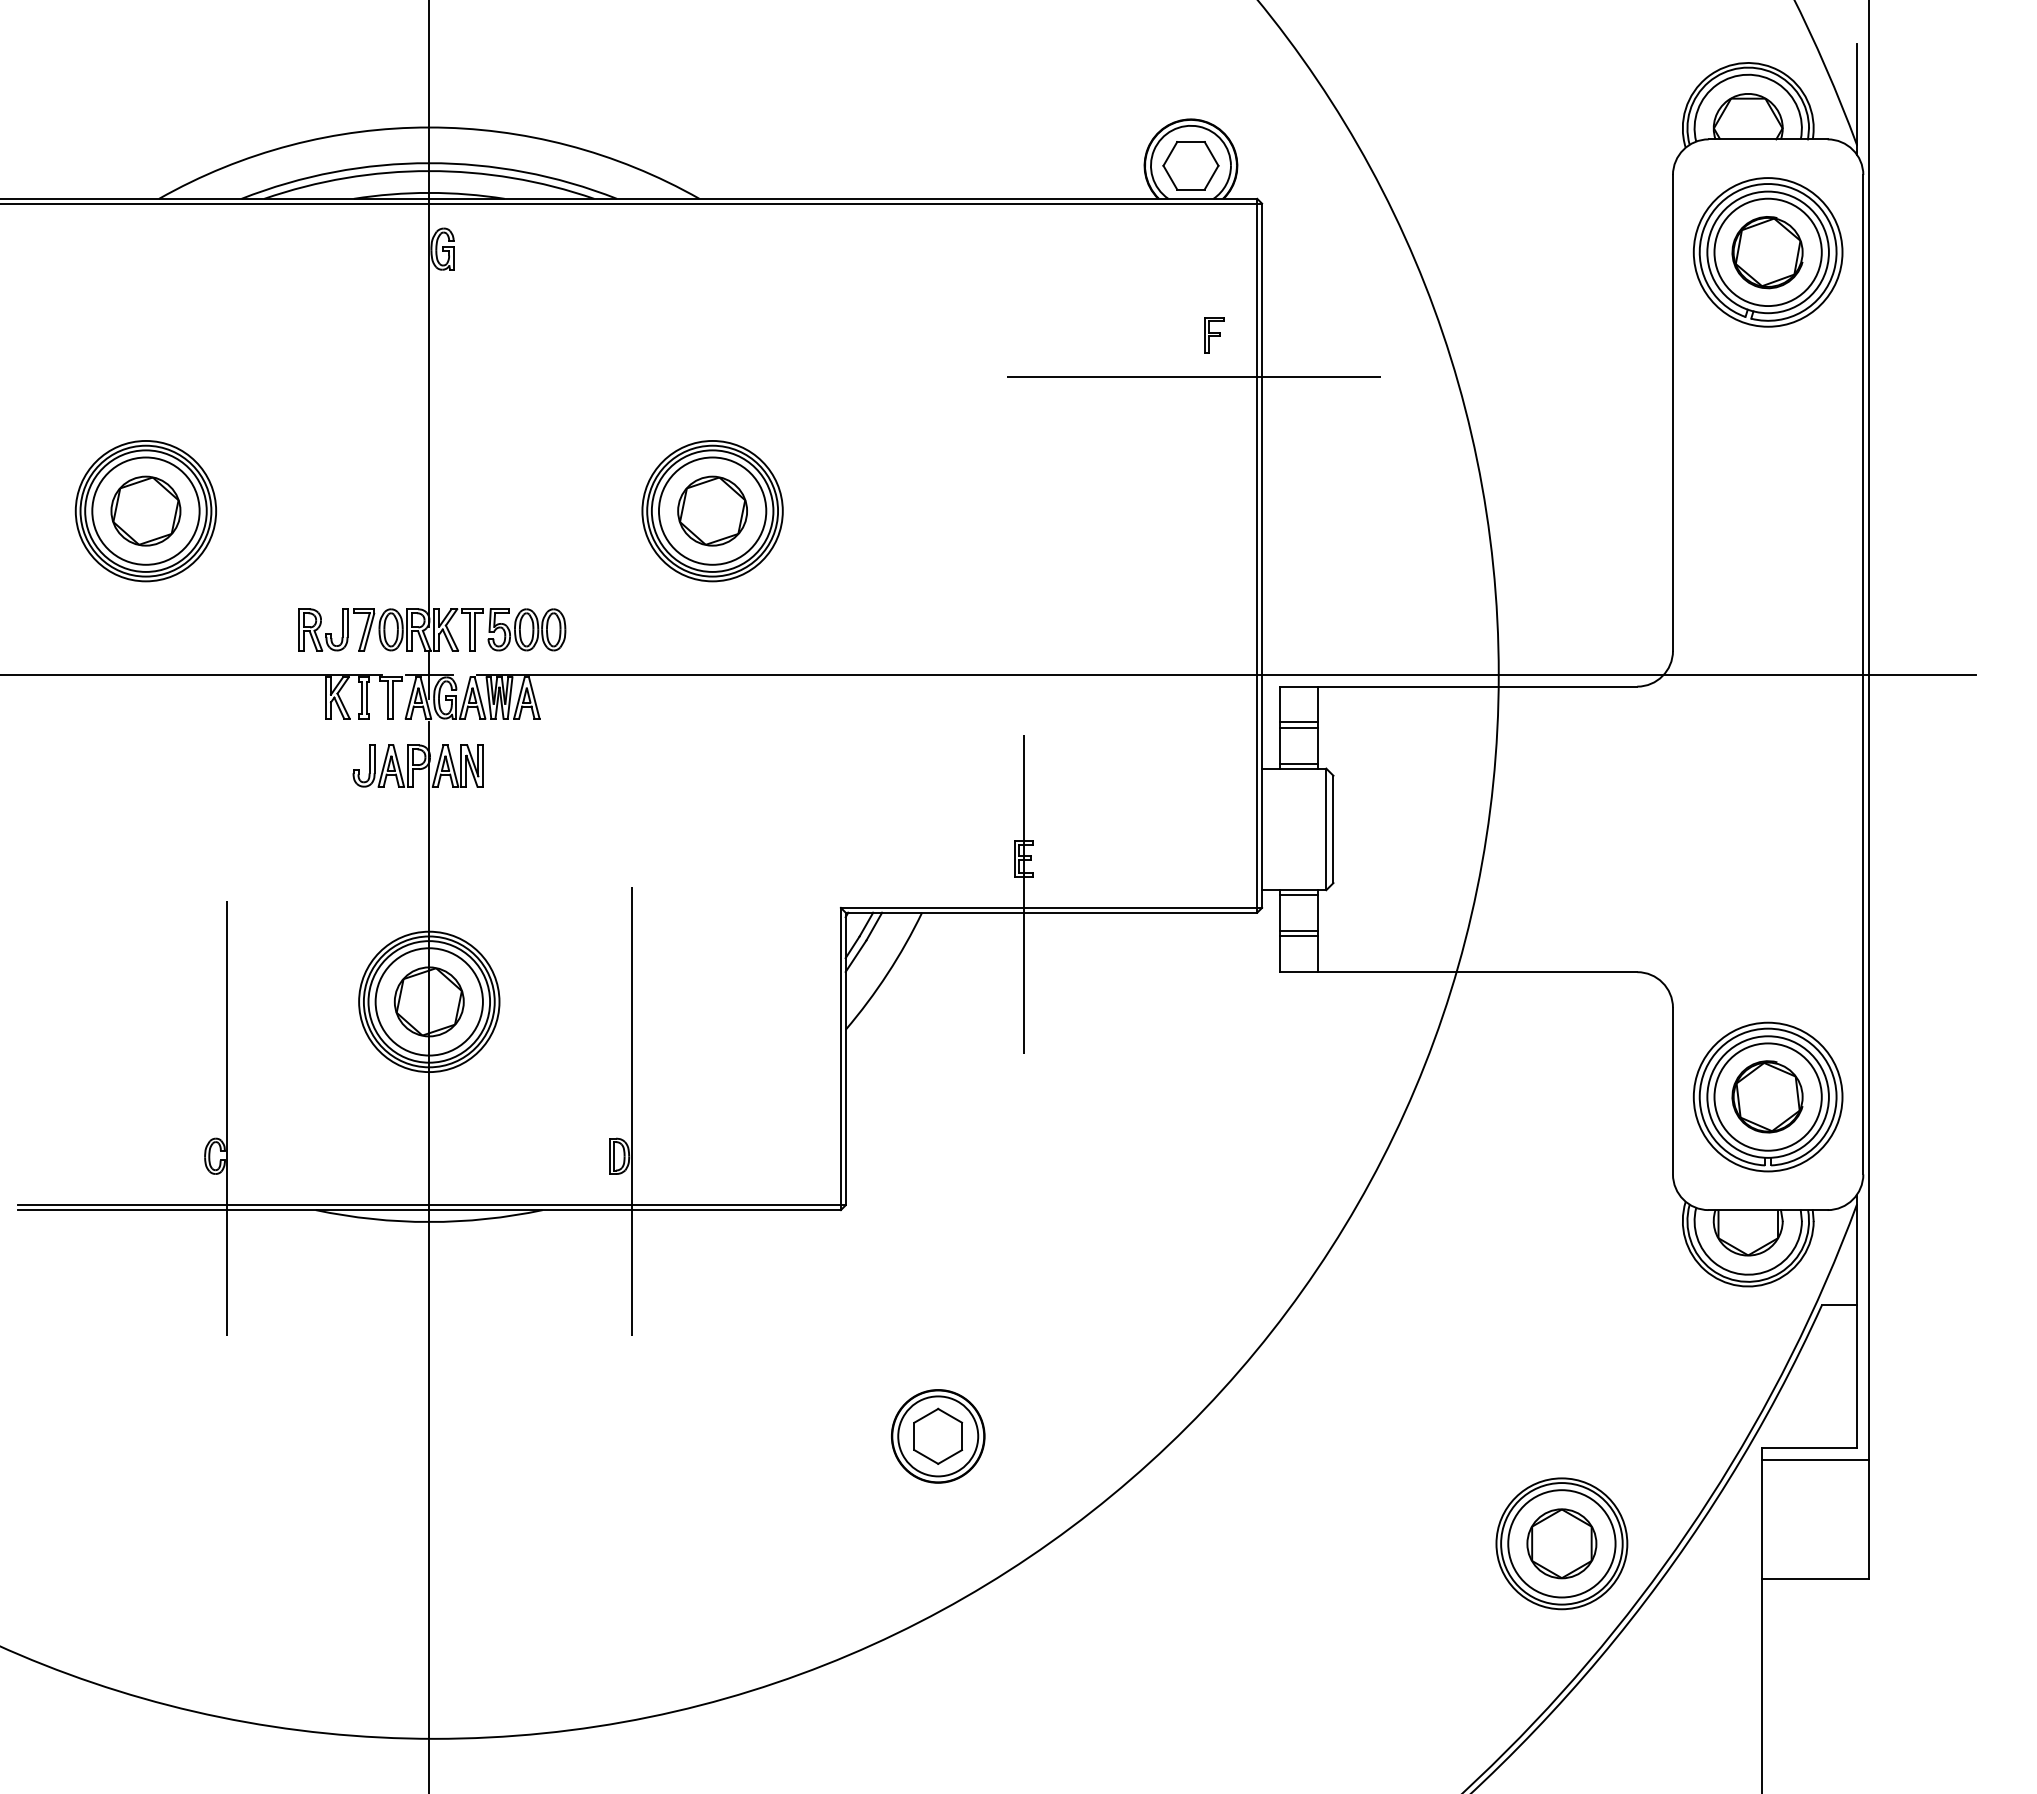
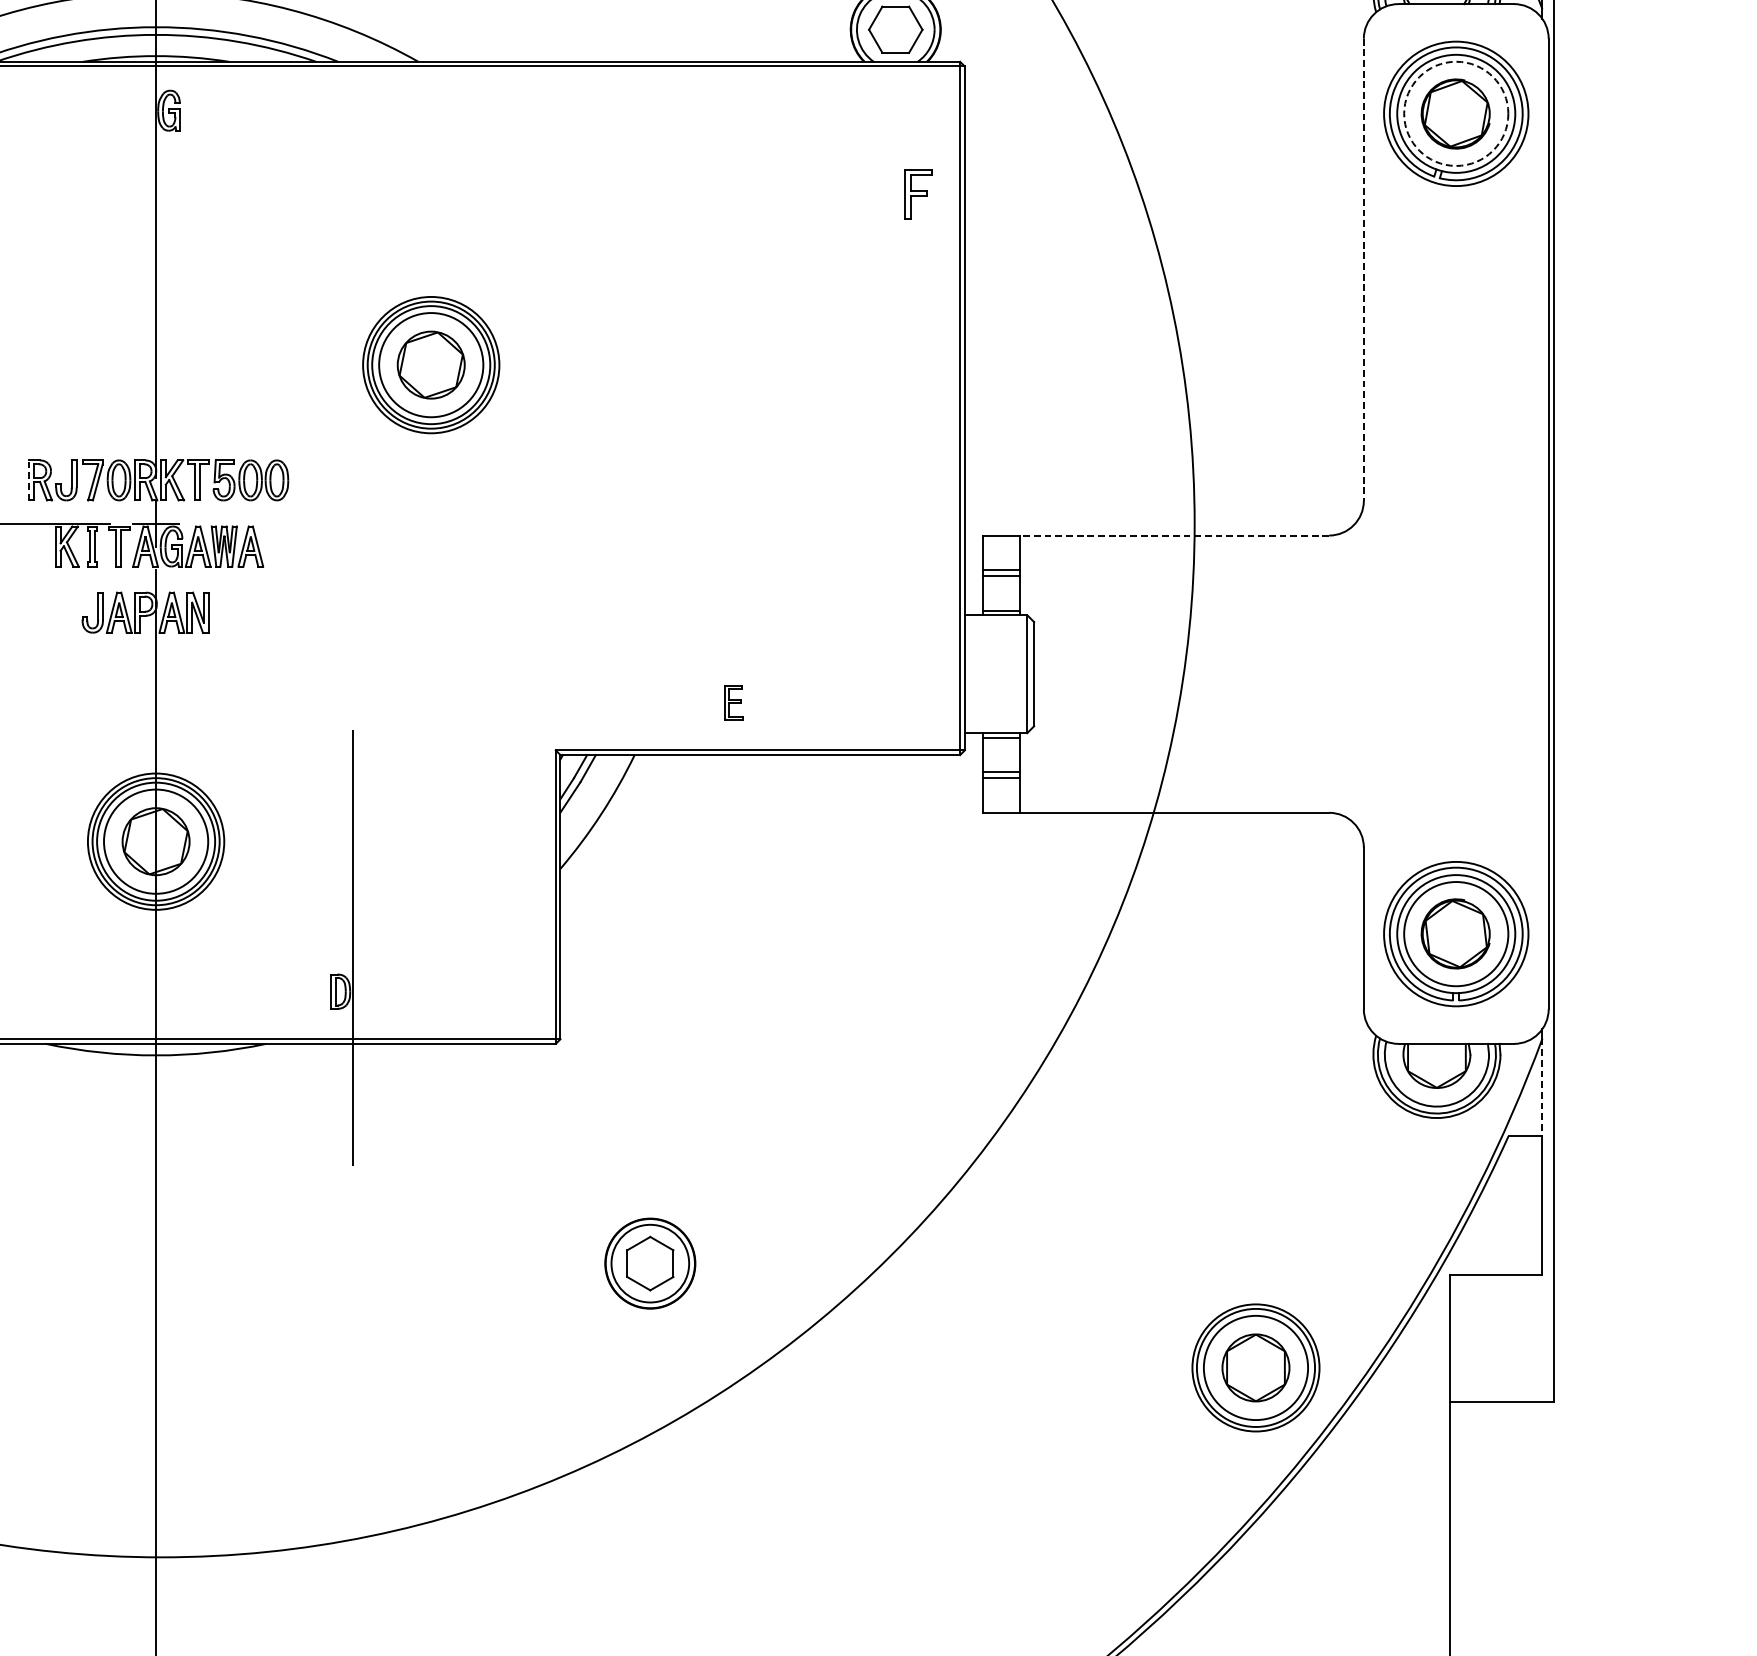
circle: (1767, 252) -> (1455, 113), solid -> dashed
part: (1214, 335) -> (918, 194), size x1.4
line: (1193, 377) -> (898, 235), removed
line: (1672, 413) -> (1363, 270), solid -> dashed
line: (298, 629) -> (29, 480), solid -> dashed
line: (1225, 674) -> (929, 523), removed
line: (1477, 686) -> (1174, 535), solid -> dashed
line: (1024, 894) -> (734, 737), removed
line: (1856, 1255) -> (1542, 1087), solid -> dashed
line: (1814, 1459) -> (1501, 1286), removed

